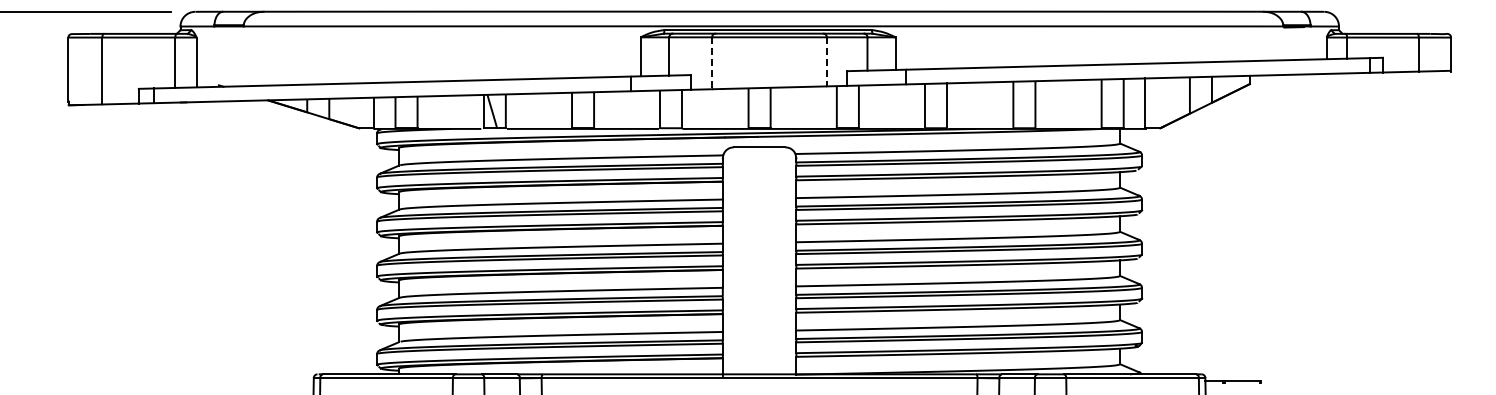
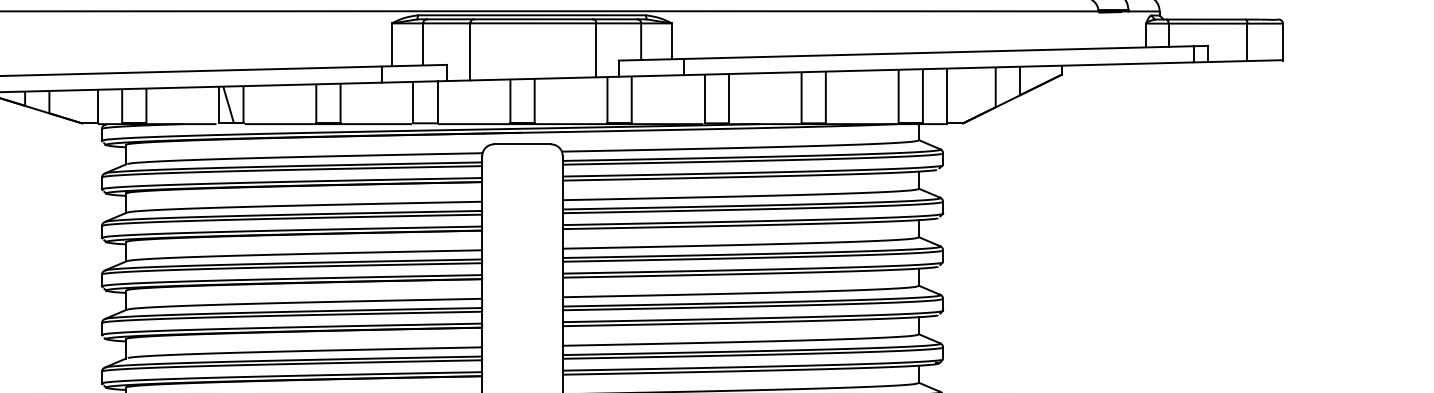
line: (826, 61) -> (596, 49), dashed -> solid
line: (712, 63) -> (470, 52), dashed -> solid

